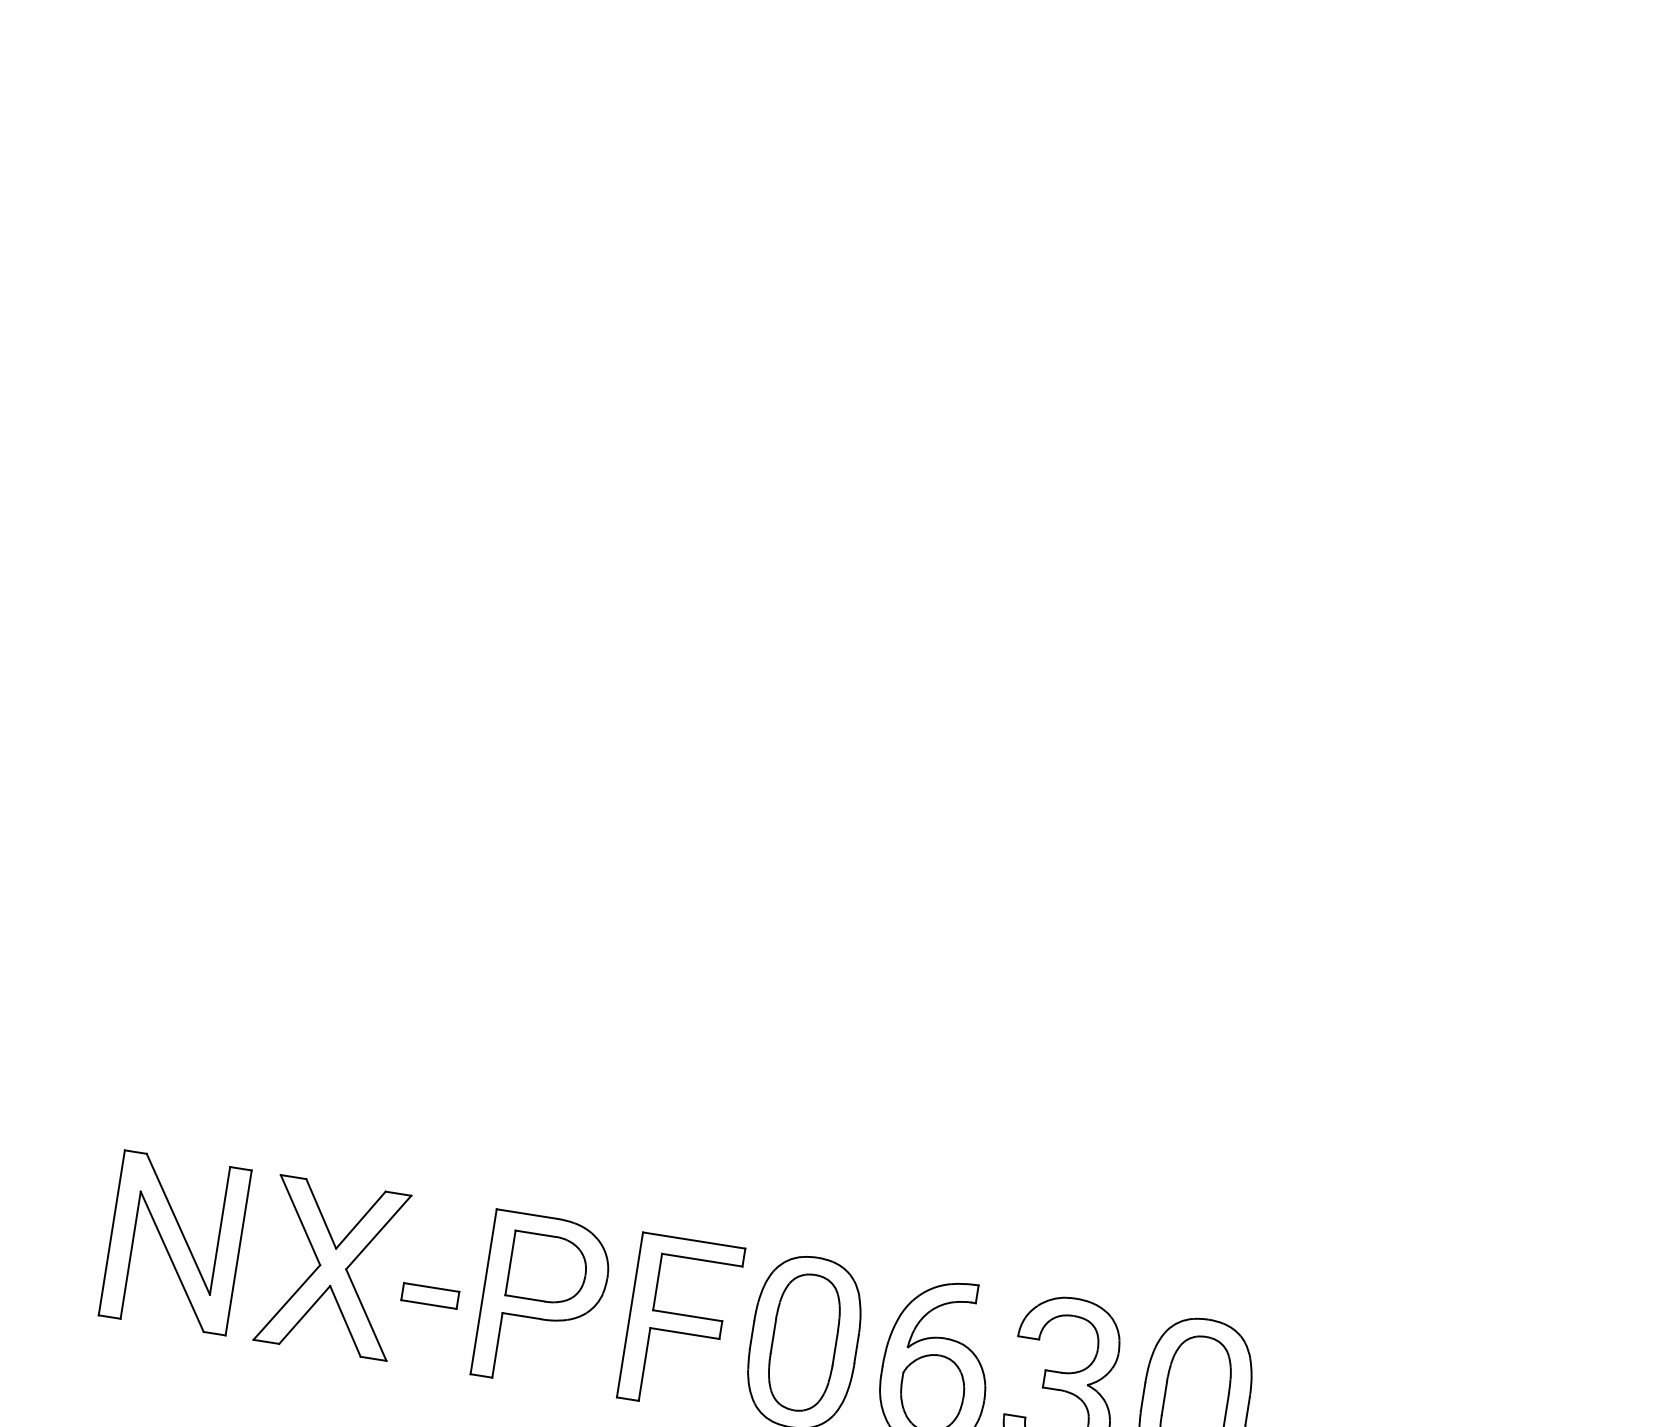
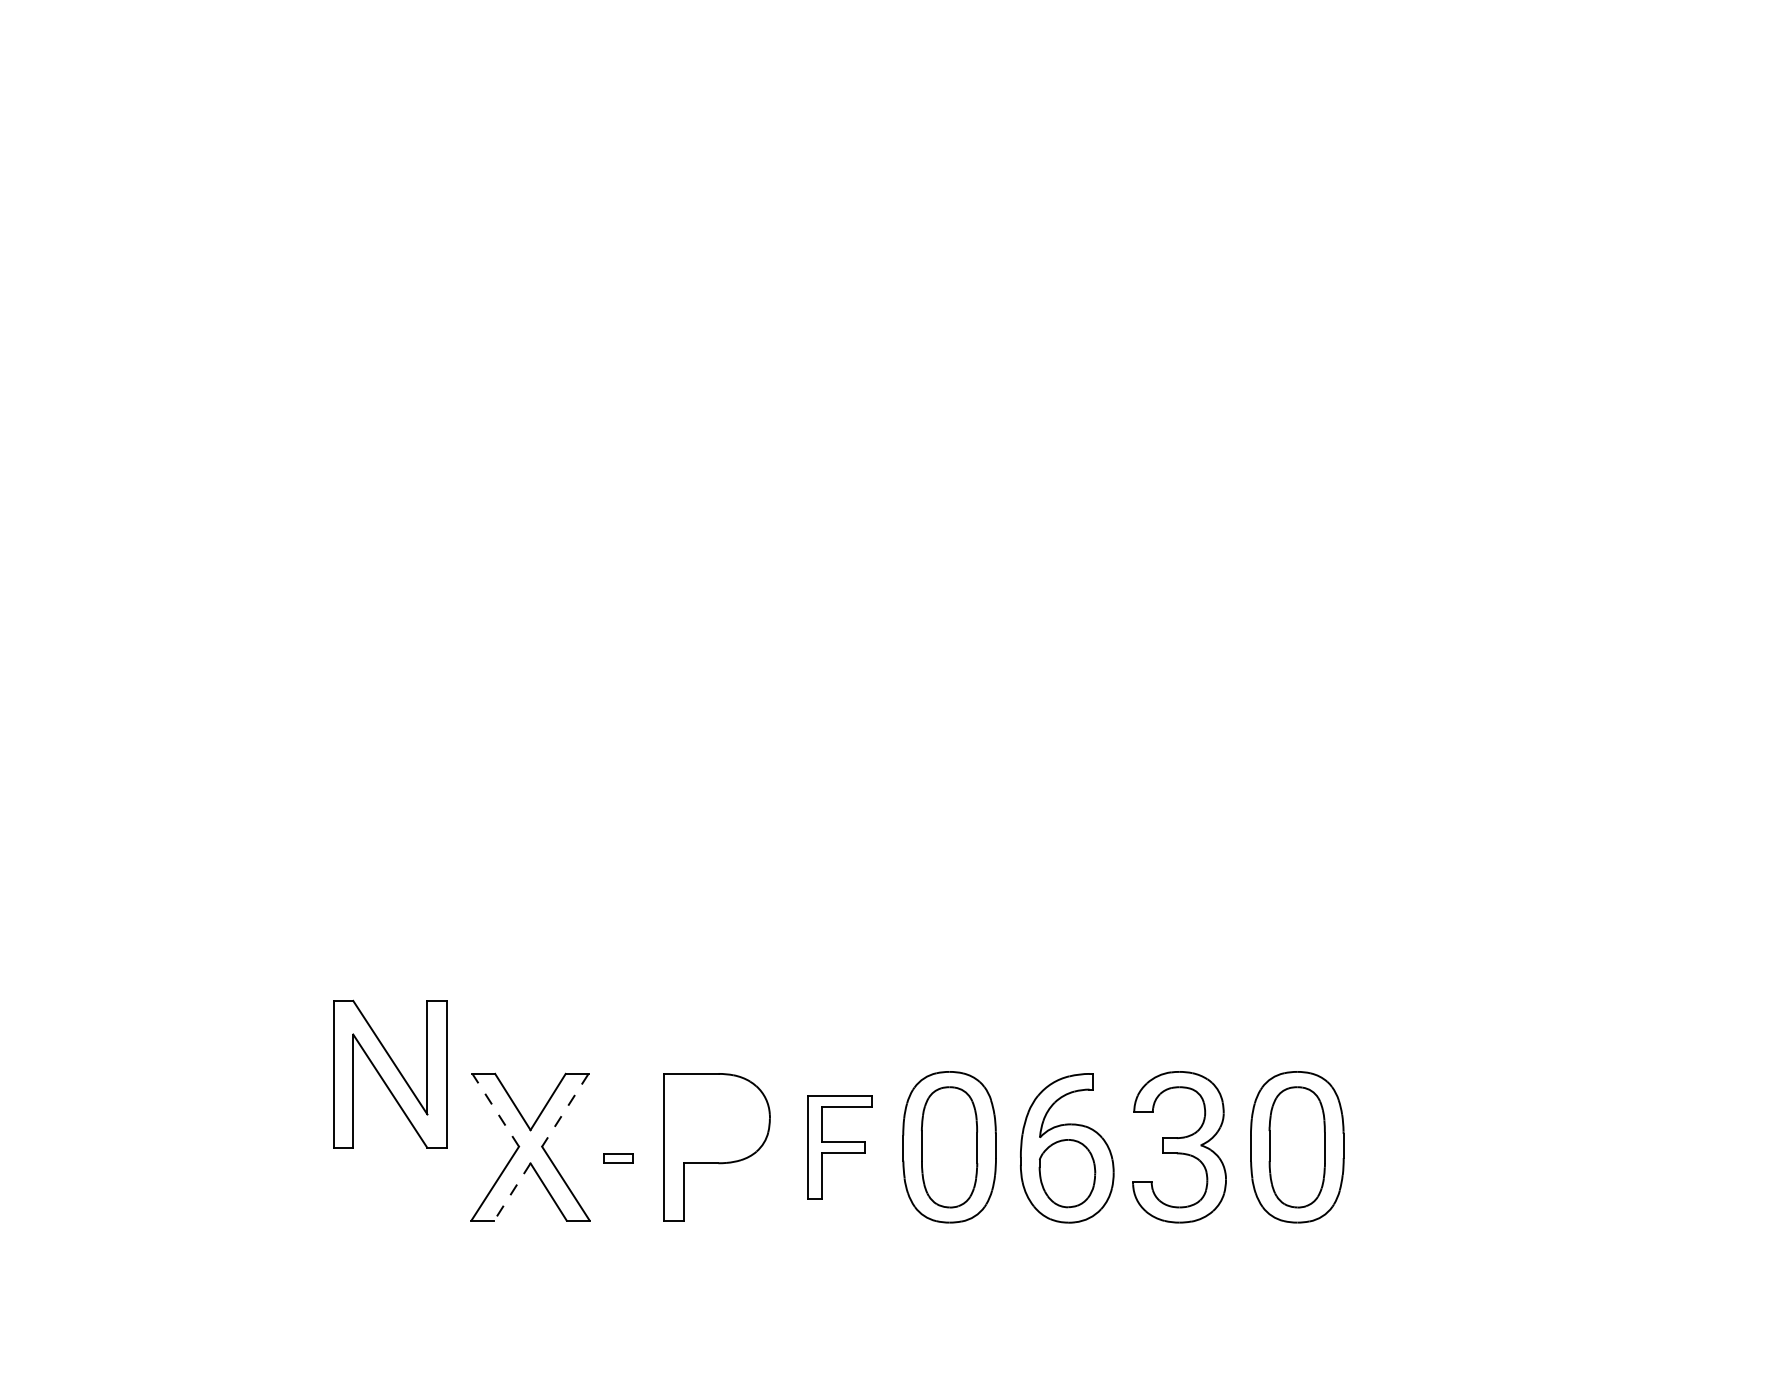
line: (300, 1219) -> (495, 1109), solid -> dashed
line: (378, 1232) -> (565, 1110), solid -> dashed
part: (175, 1242) -> (390, 1073), moved
part: (548, 1268) -> (717, 1118), removed
part: (429, 1296) -> (618, 1158), size x0.6
line: (304, 1314) -> (512, 1191), solid -> dashed
part: (681, 1323) -> (840, 1147), size x0.7

